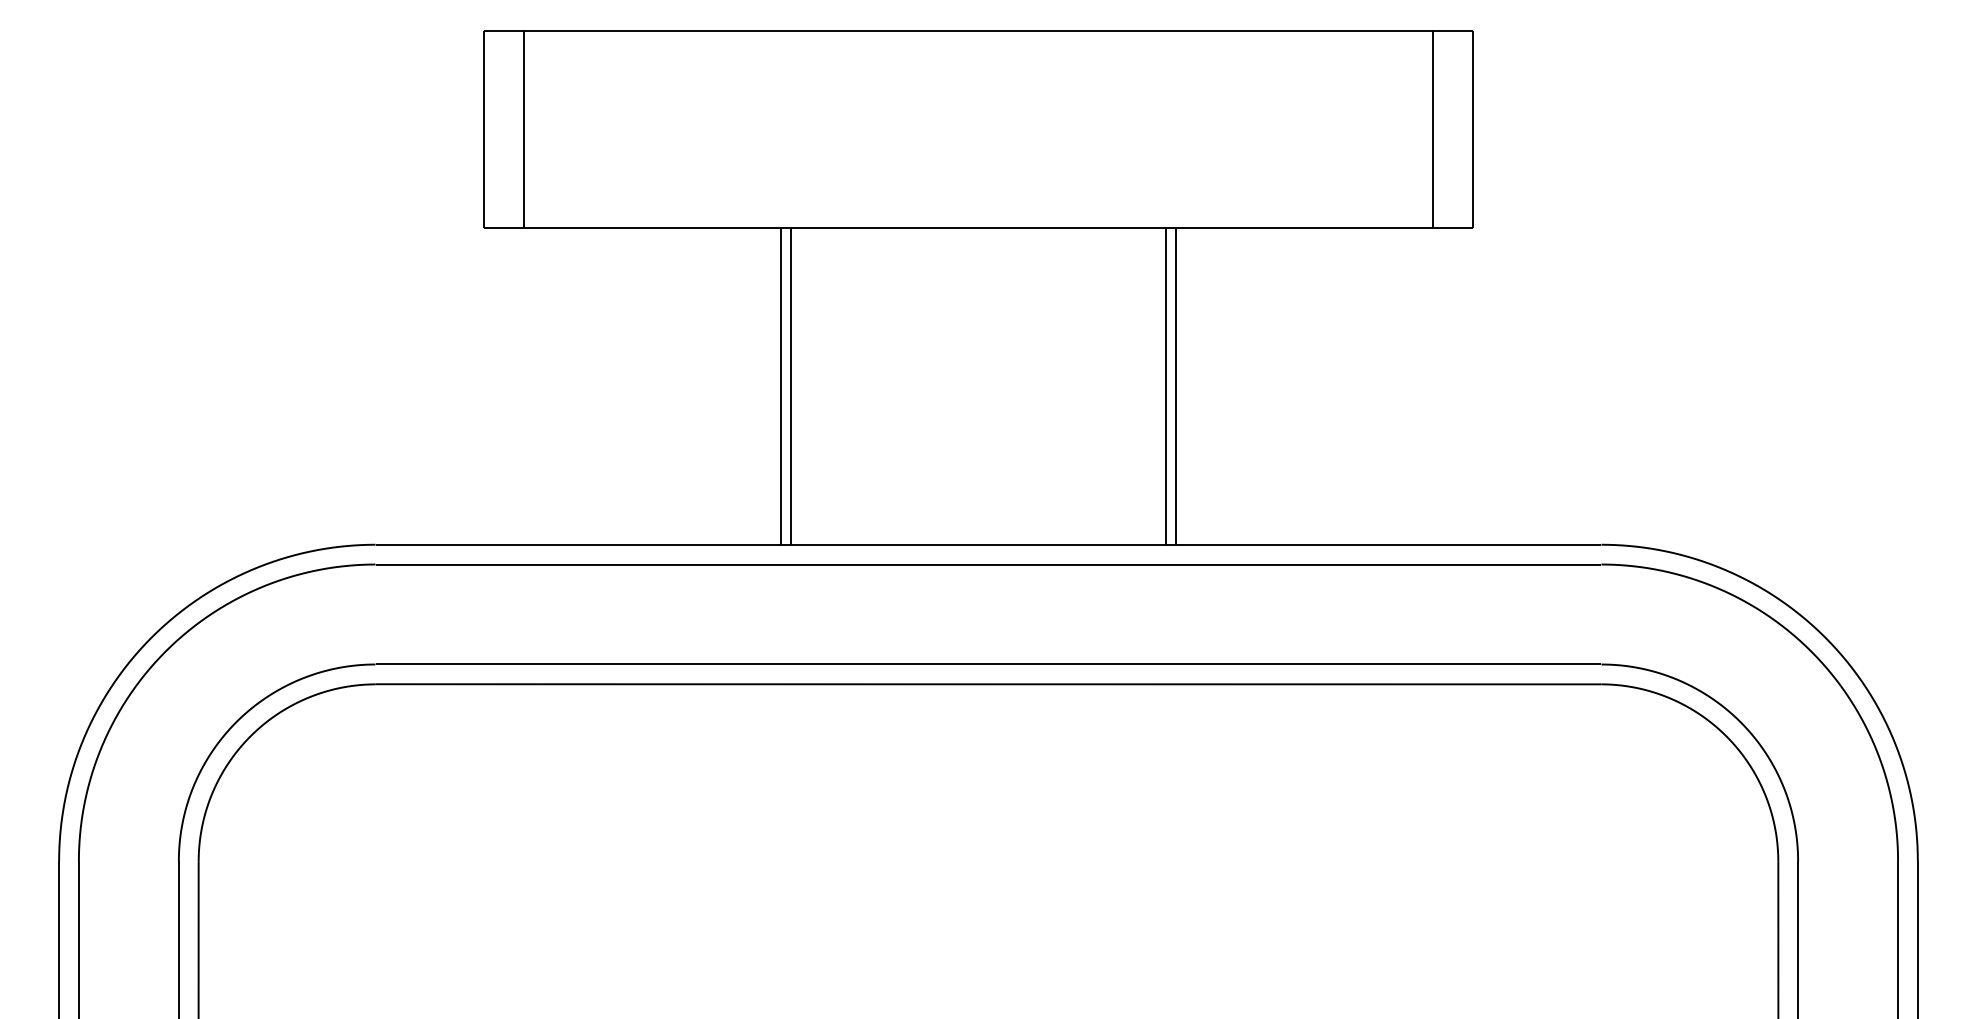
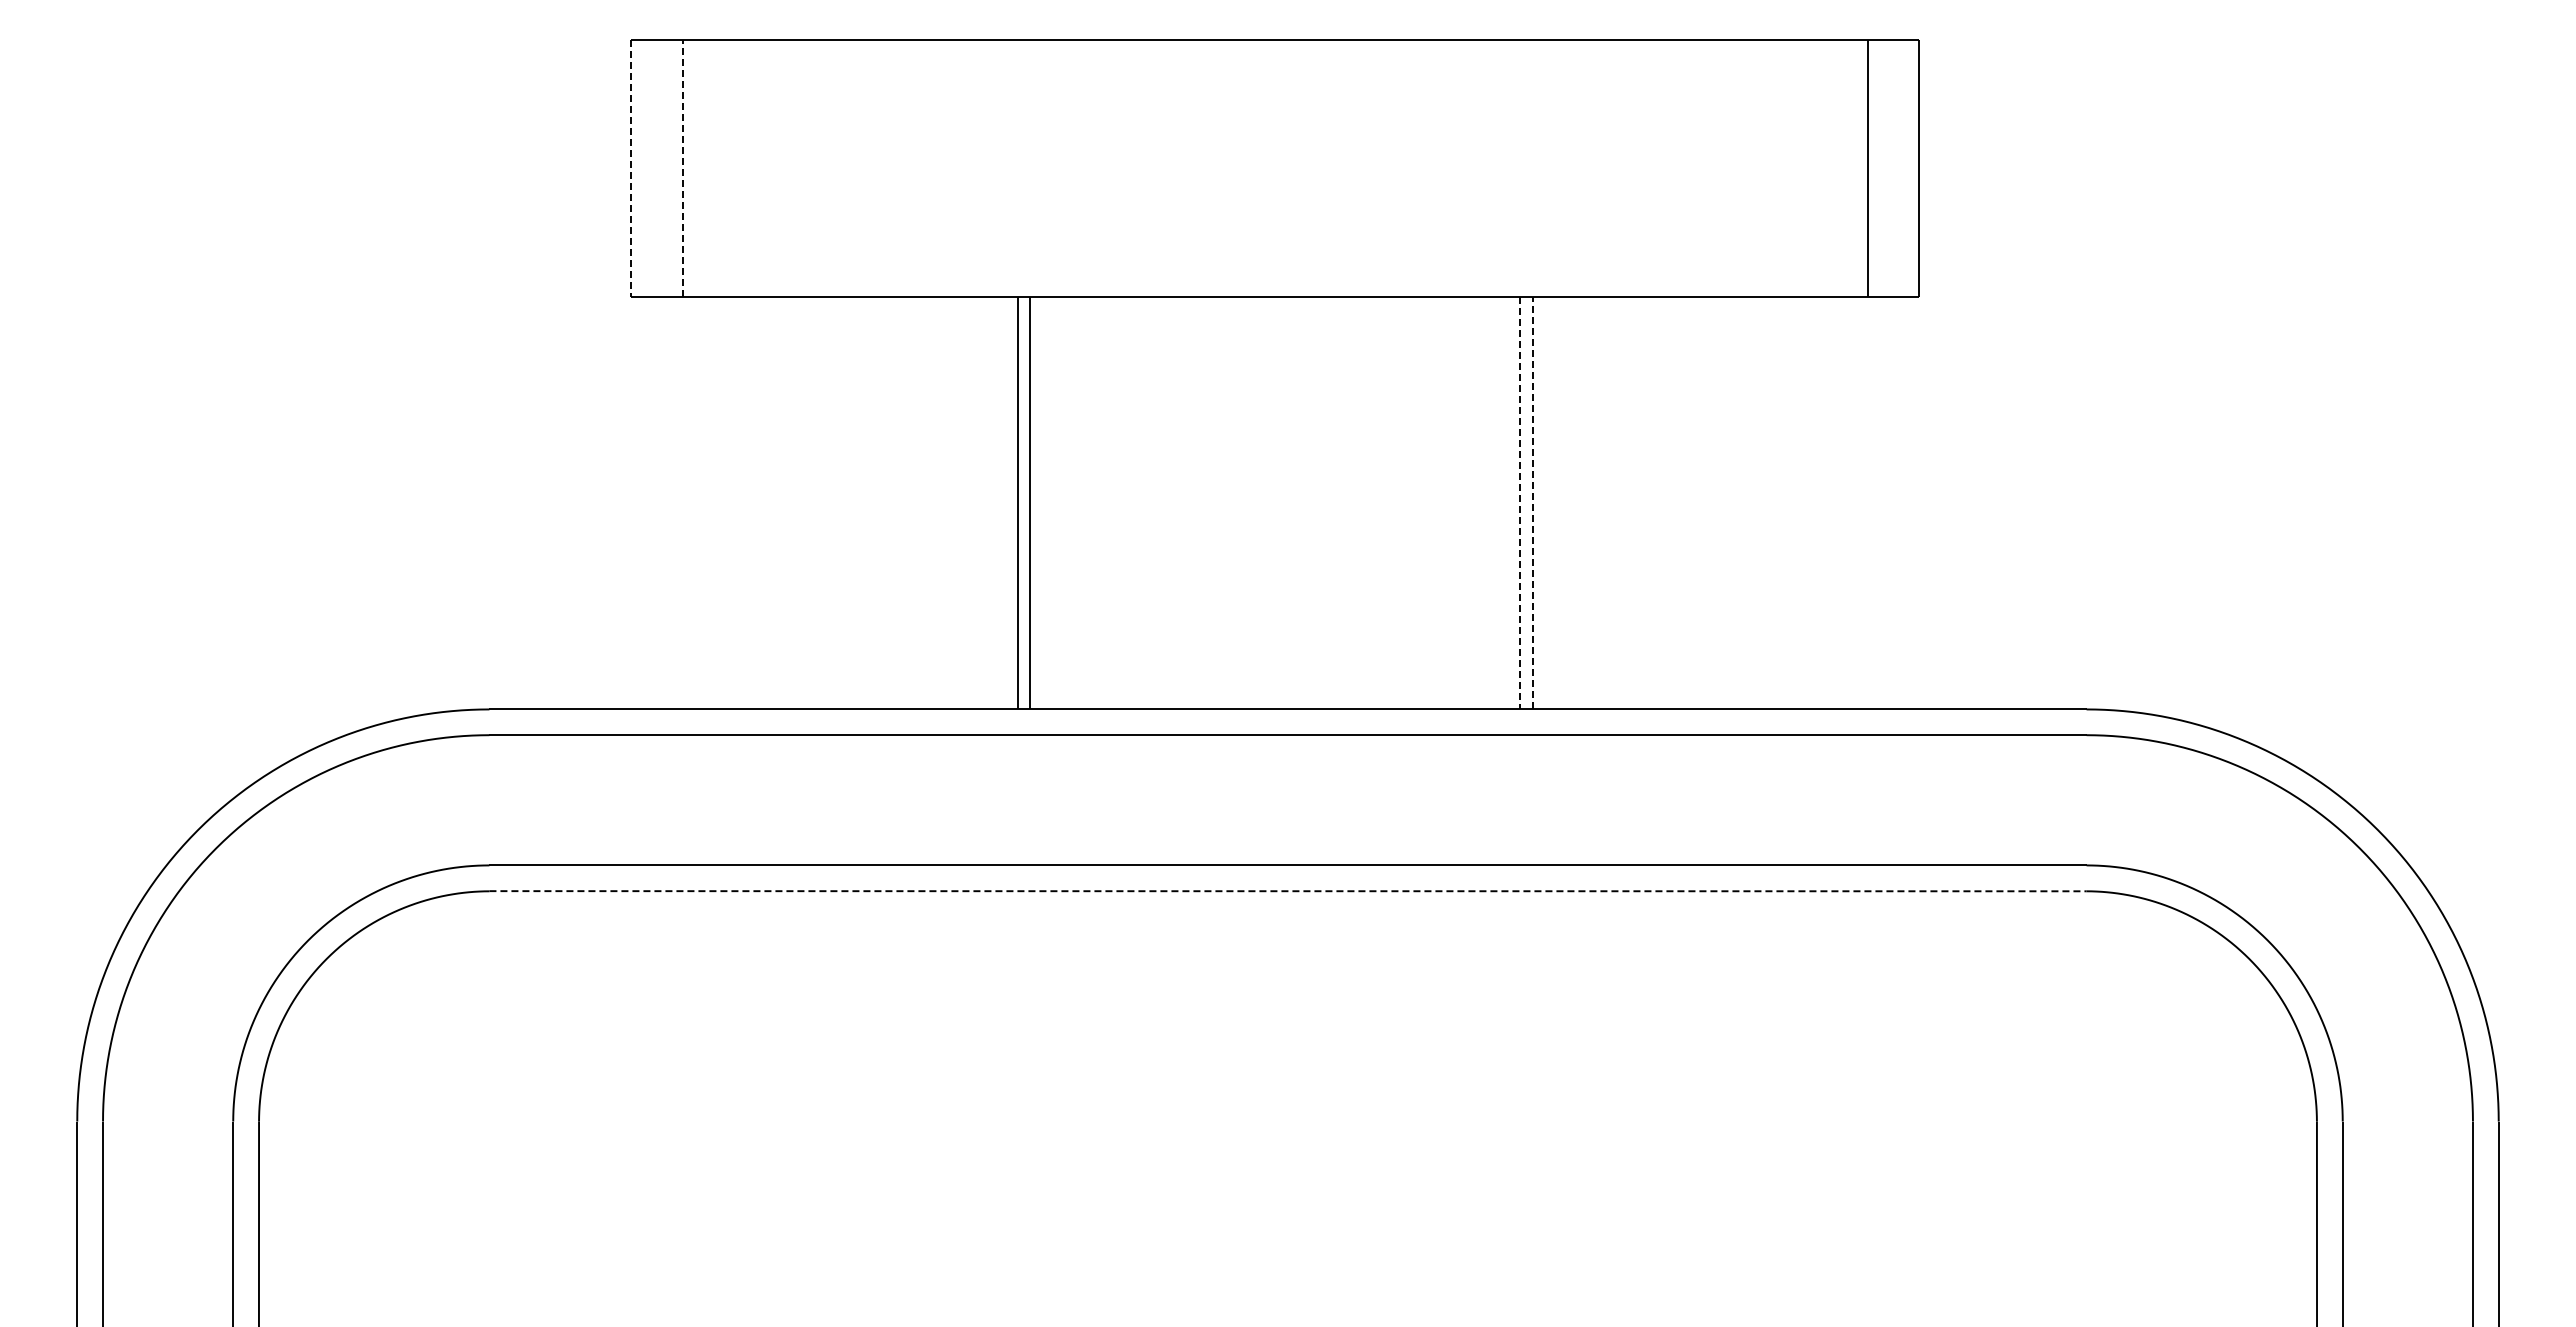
line: (484, 129) -> (631, 168), solid -> dashed
line: (523, 129) -> (682, 168), solid -> dashed
line: (1176, 385) -> (1532, 502), solid -> dashed
line: (1166, 386) -> (1519, 503), solid -> dashed
line: (988, 684) -> (1288, 891), solid -> dashed

